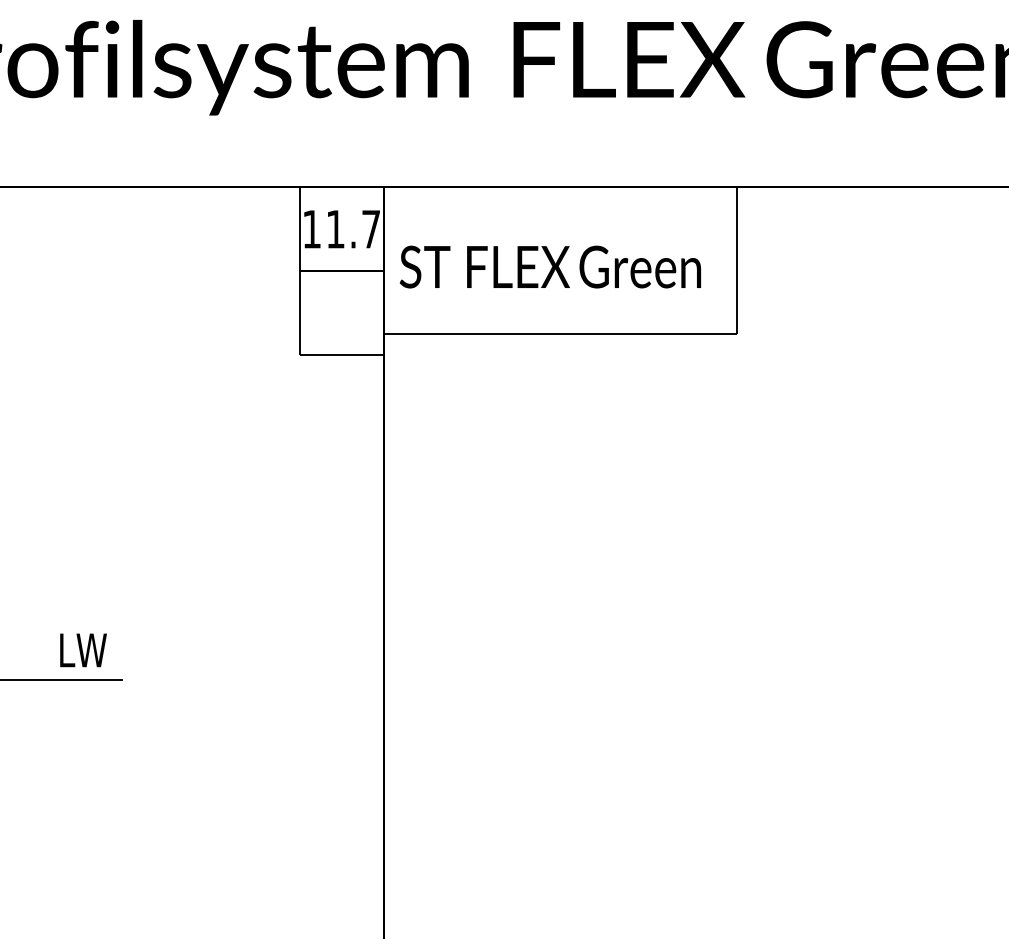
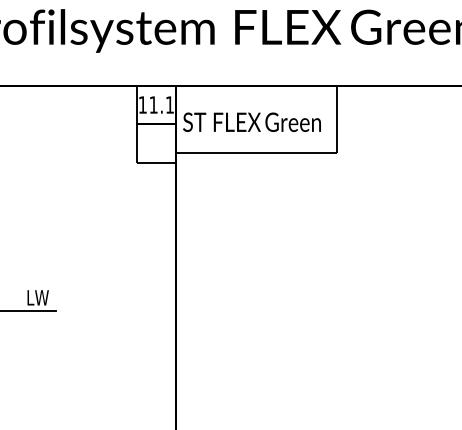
text: (370, 228) -> (169, 104), 11.7 -> 11.1

